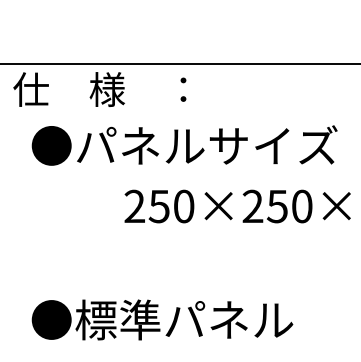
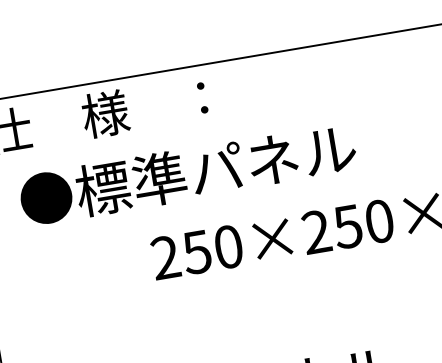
text: (206, 145) -> (244, 164), ●パネルサイズ -> ●標準パネル

